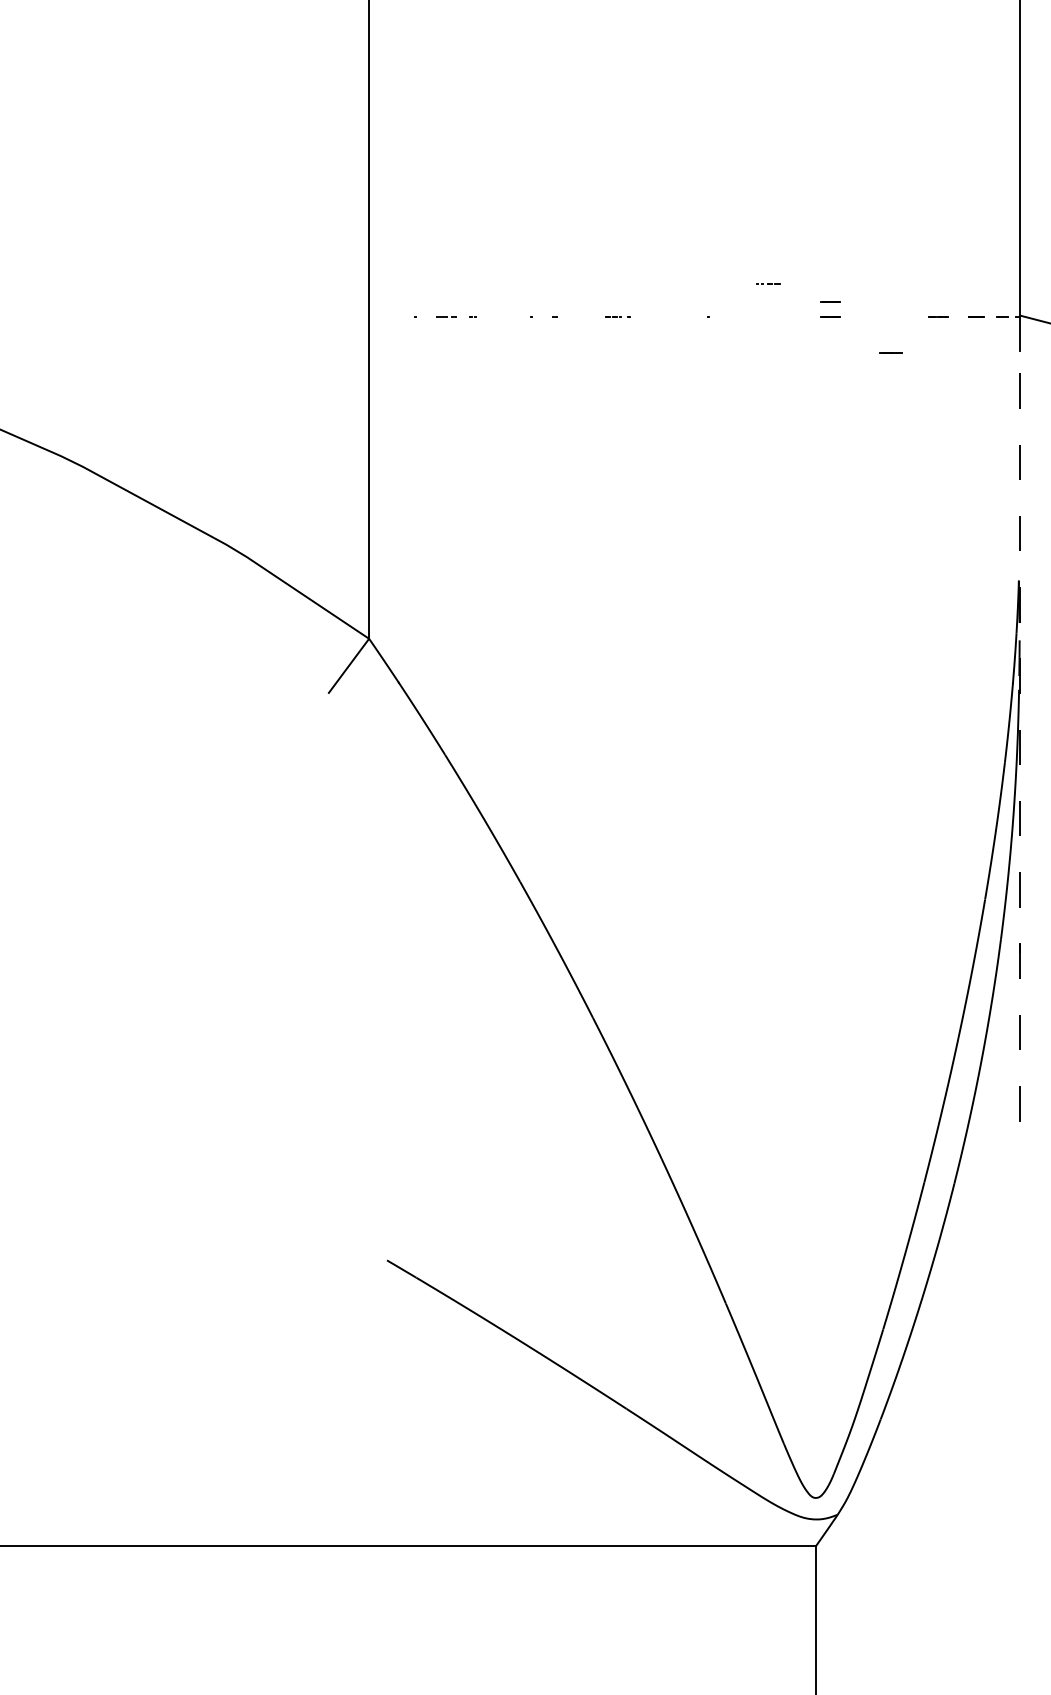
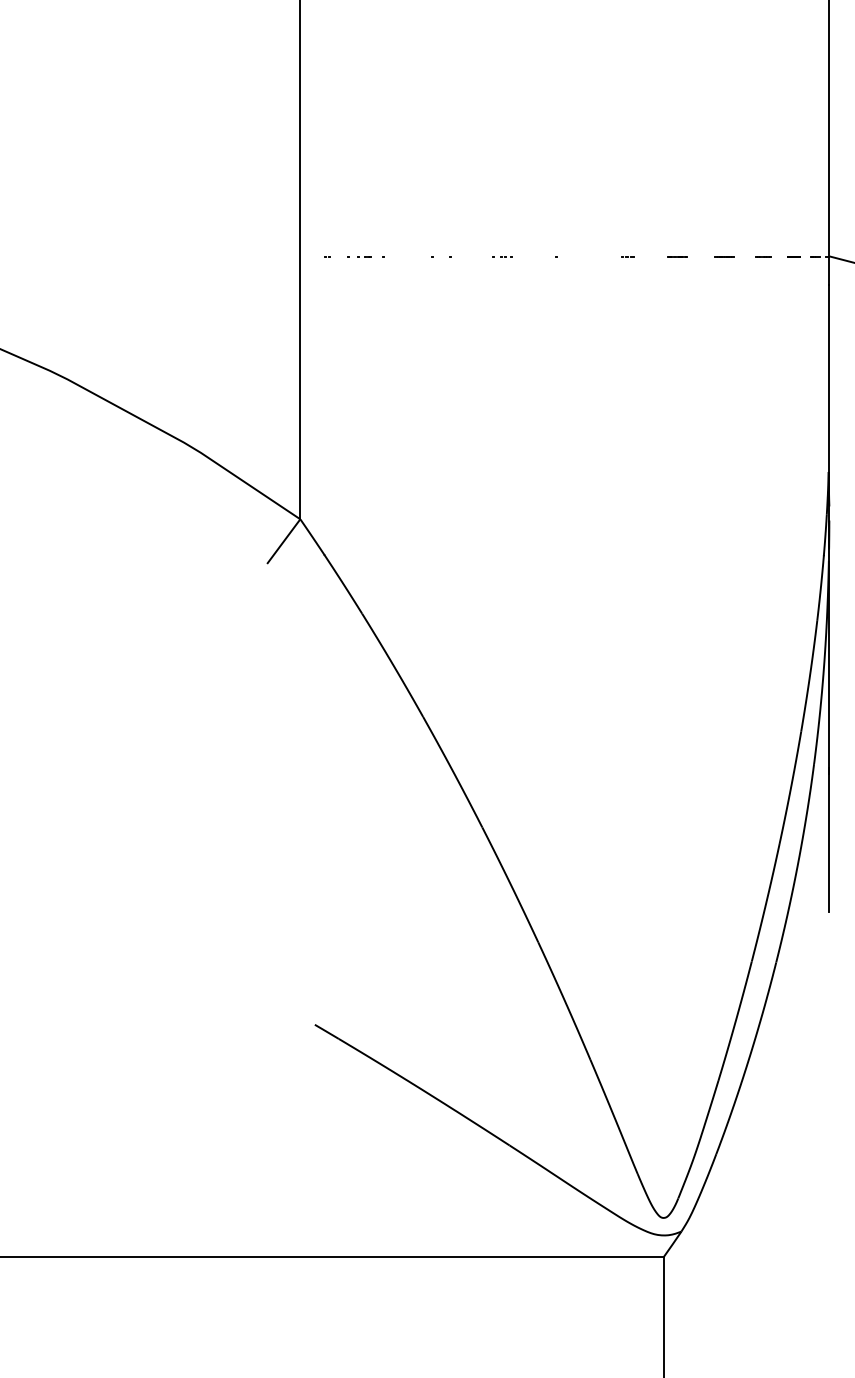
line: (768, 283) -> (625, 257), moved
line: (830, 301) -> (675, 244), removed
line: (890, 352) -> (724, 257), moved
line: (1019, 735) -> (829, 597), dashed -> solid

